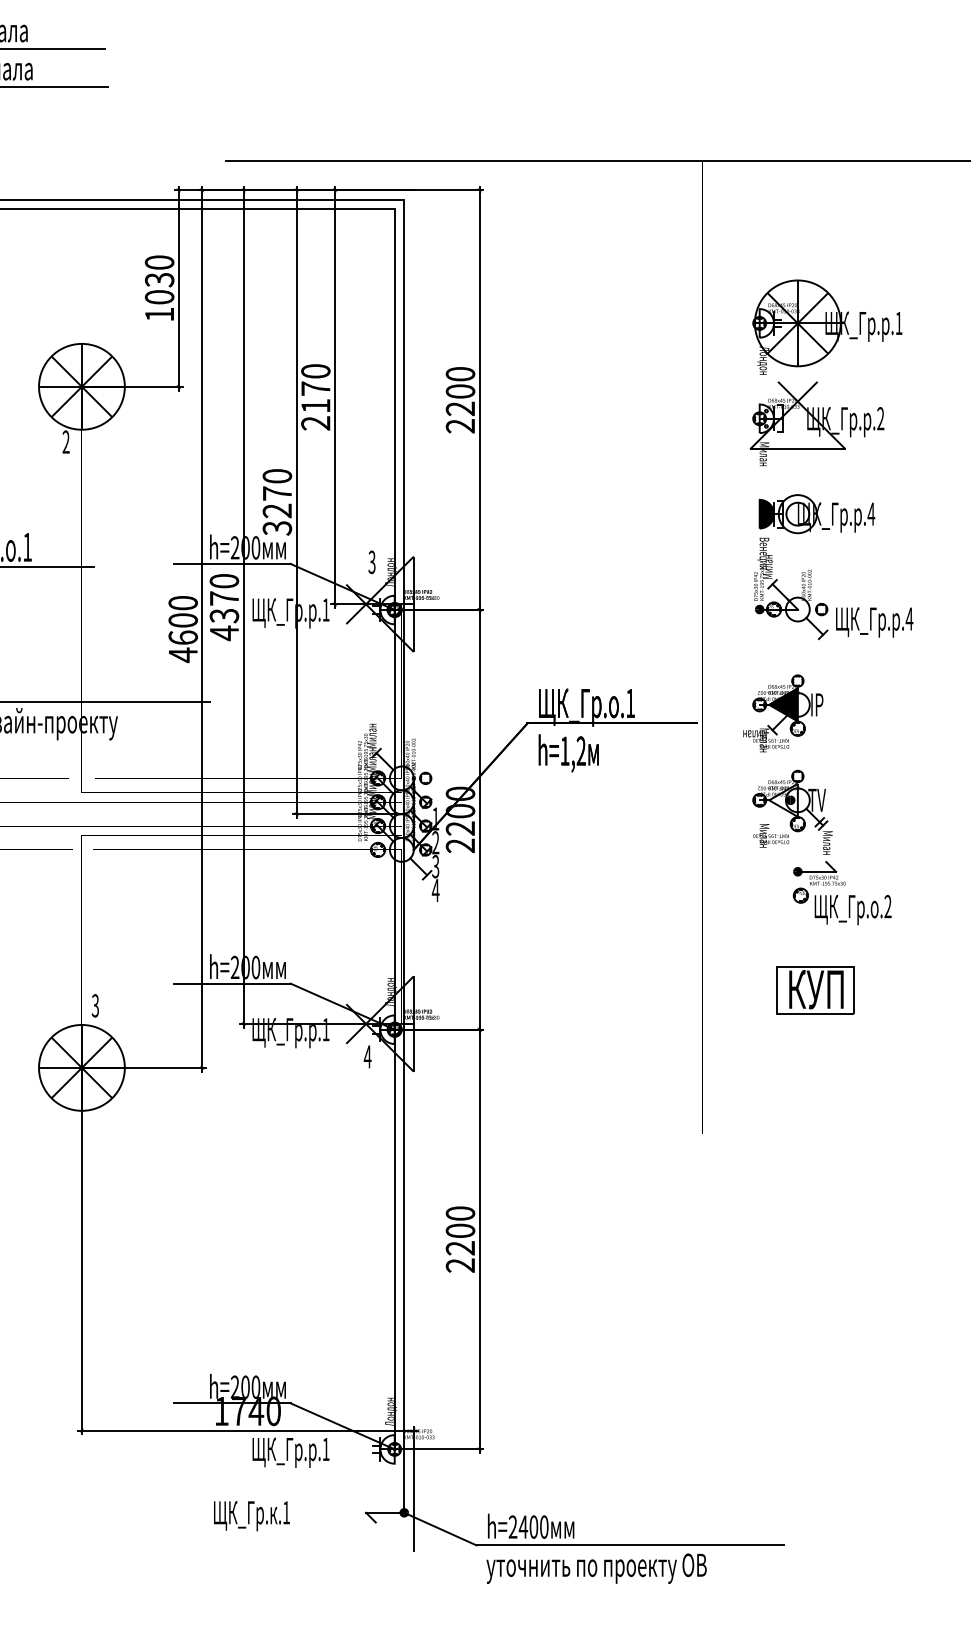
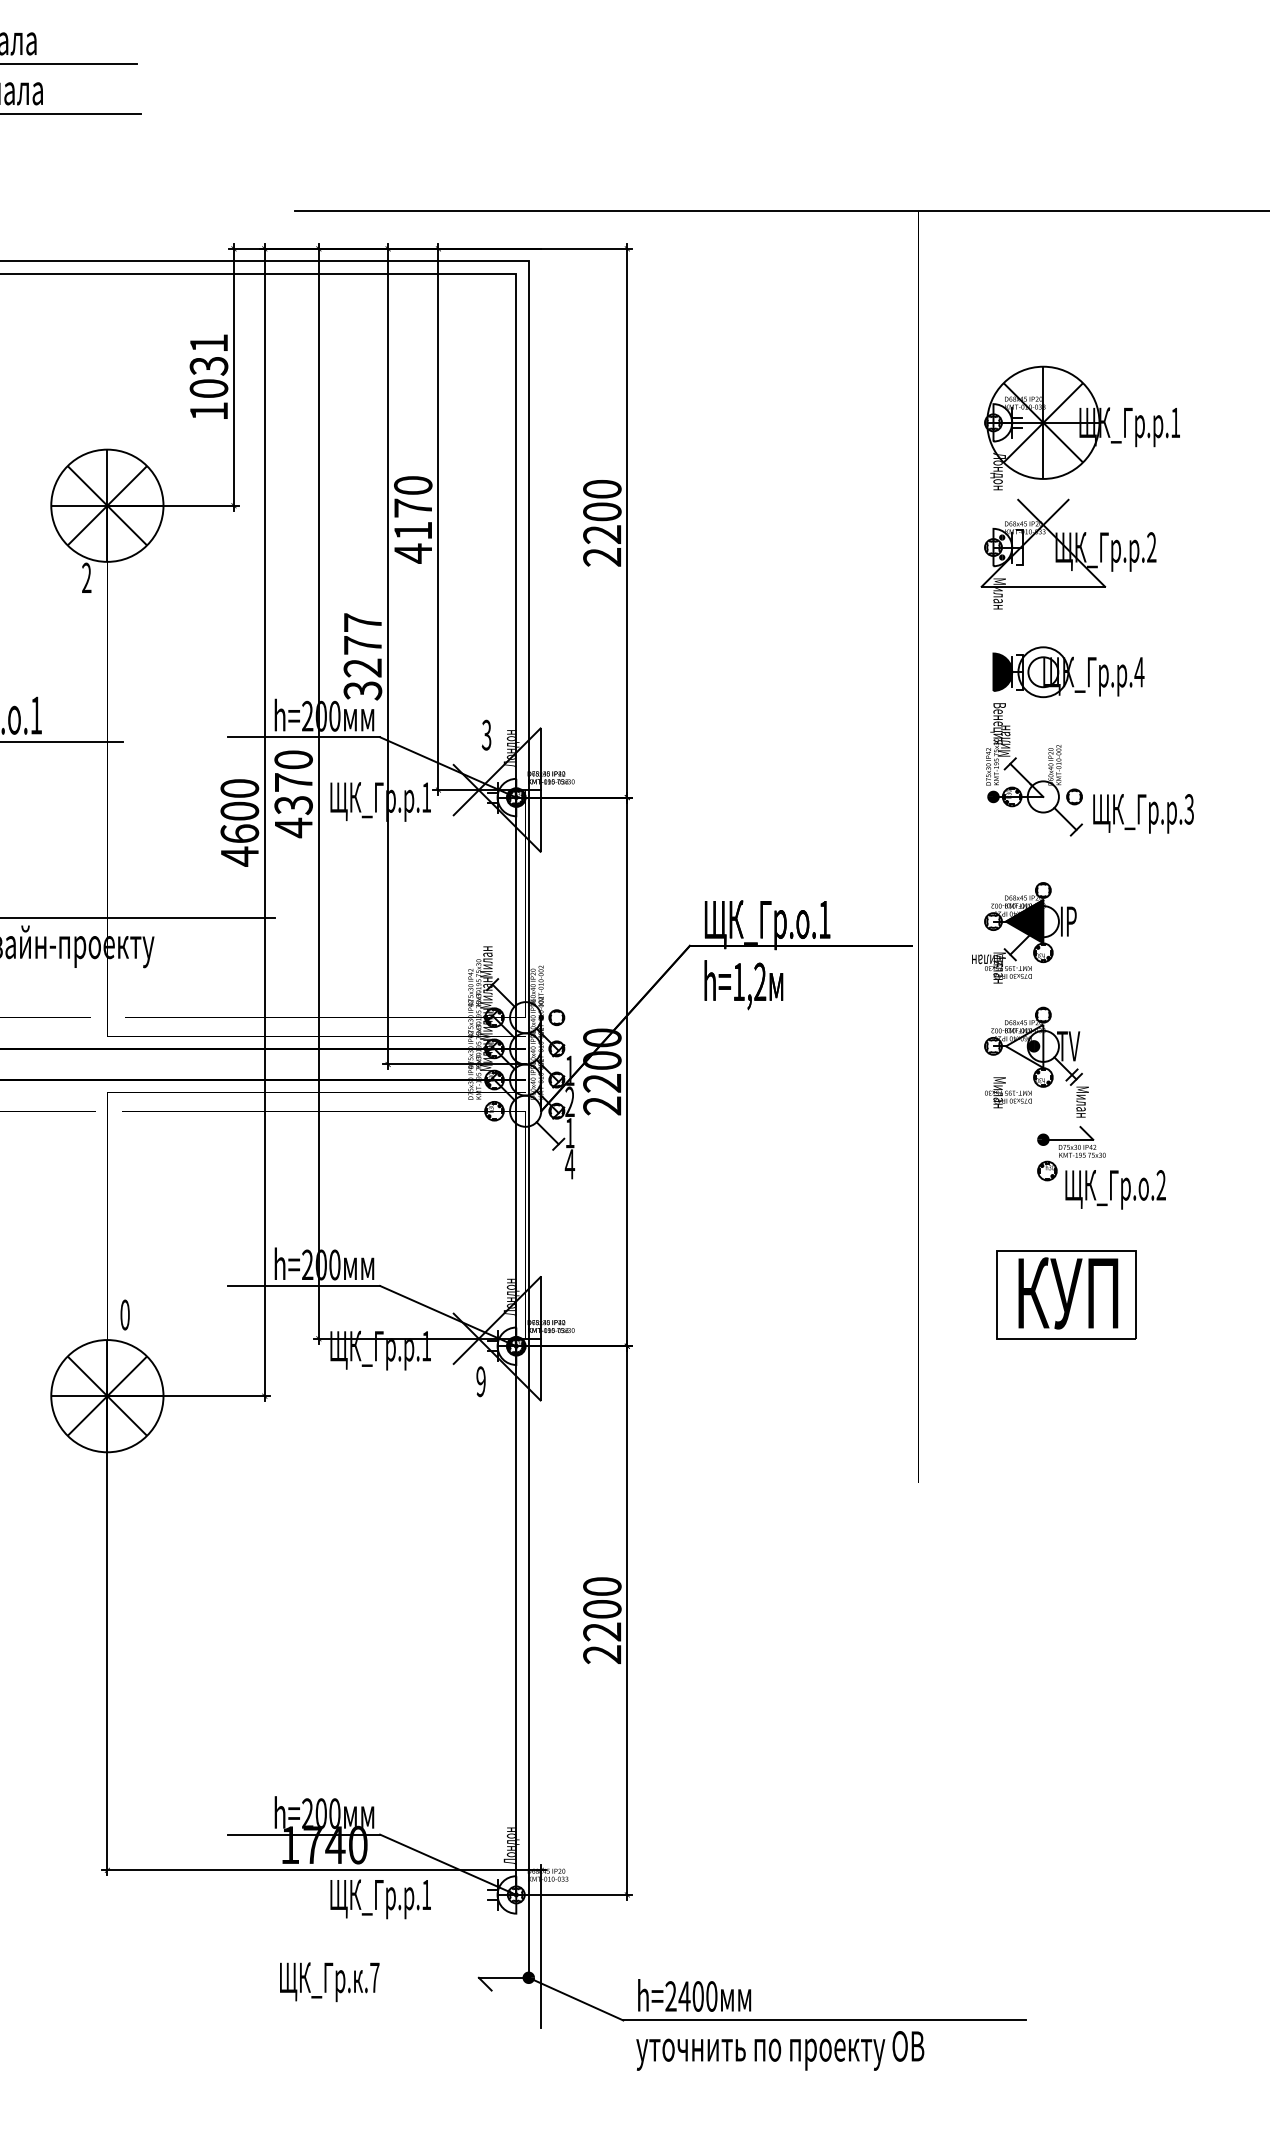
text: (159, 262) -> (208, 343), 1030 -> 1031
text: (315, 423) -> (412, 553), 2170 -> 4170
text: (277, 476) -> (362, 622), 3270 -> 3277
text: (909, 619) -> (1189, 809), .4 -> .3
text: (435, 866) -> (569, 1132), 3 -> 1
part: (814, 990) -> (1065, 1294), size x1.4
text: (95, 1005) -> (124, 1314), 3 -> 0
text: (368, 1056) -> (481, 1381), 4 -> 9
text: (286, 1512) -> (374, 1977), .1 -> .7

